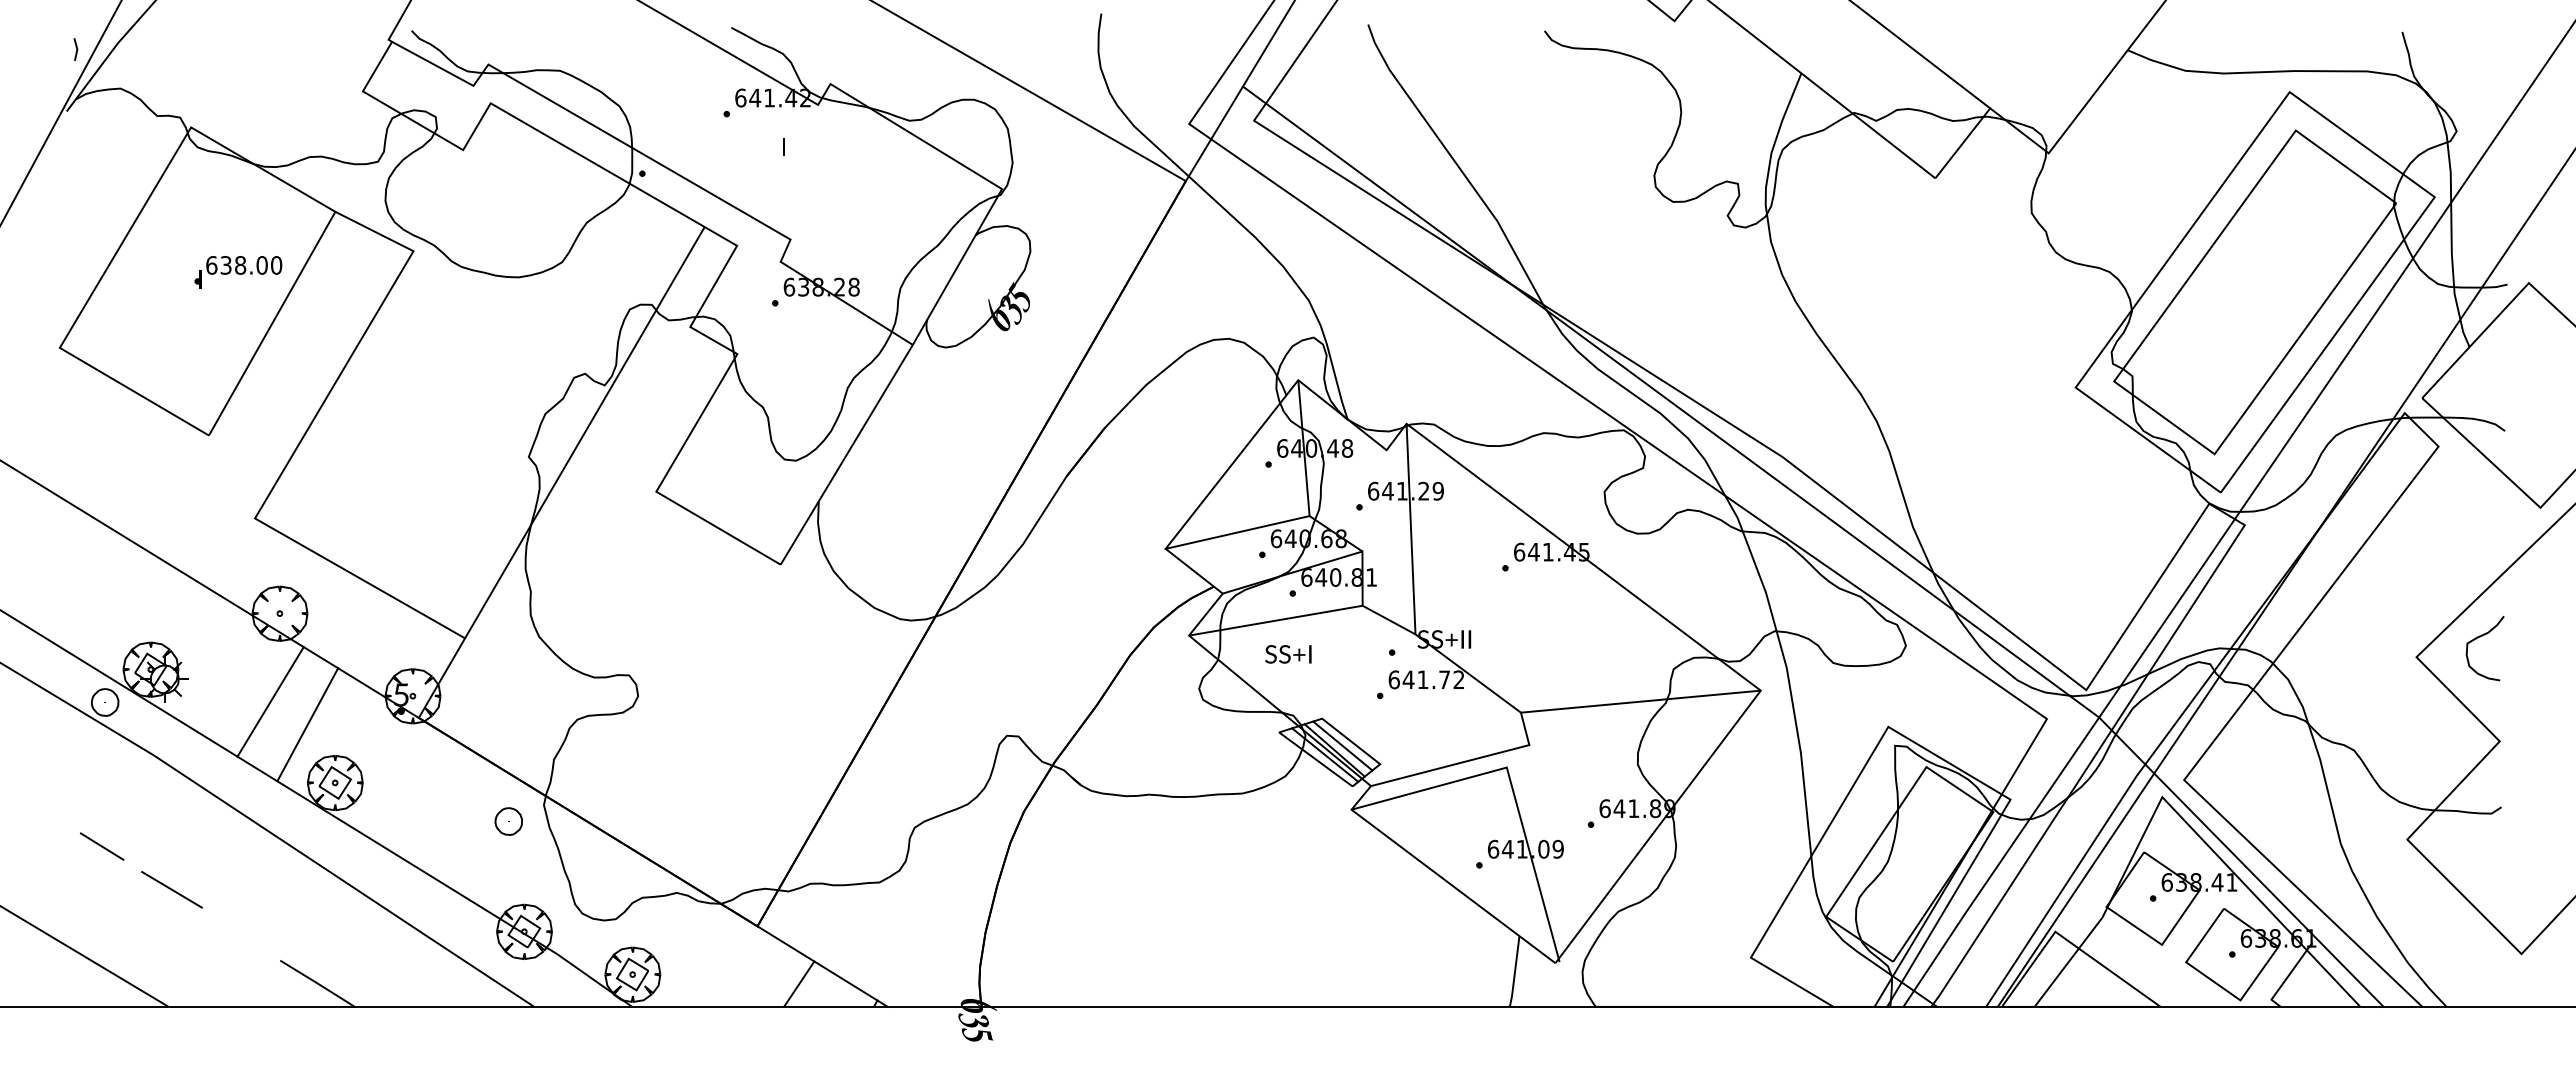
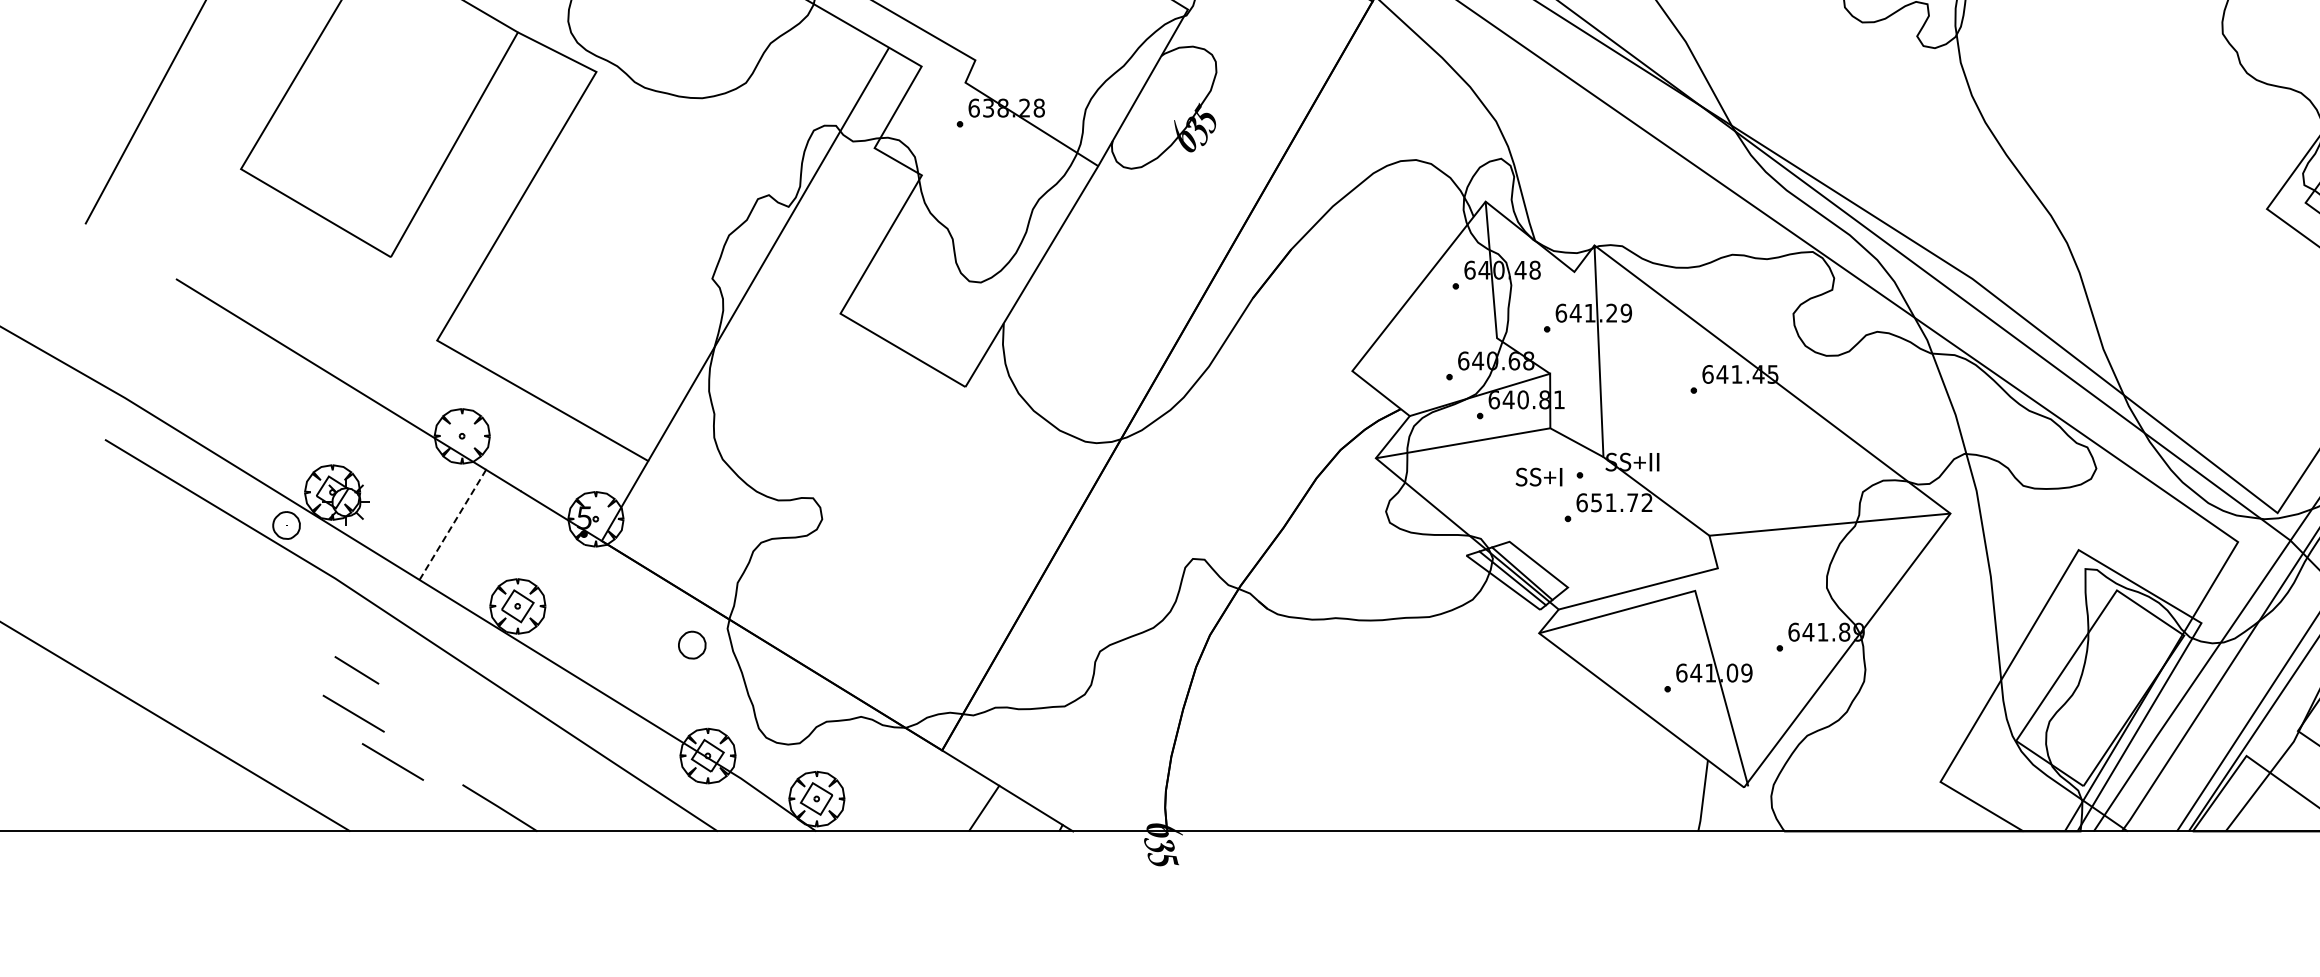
part: (238, 272) -> (420, 93), removed
line: (1237, 532) -> (1424, 354), removed
text: (1288, 654) -> (1539, 477), moved
text: (1408, 679) -> (1596, 502), 641.72 -> 651.72
line: (270, 702) -> (452, 525), solid -> dashed
line: (307, 724) -> (489, 547), removed
line: (1342, 745) -> (1530, 568), removed
line: (101, 846) -> (356, 670), moved
line: (210, 937) -> (392, 761), added

